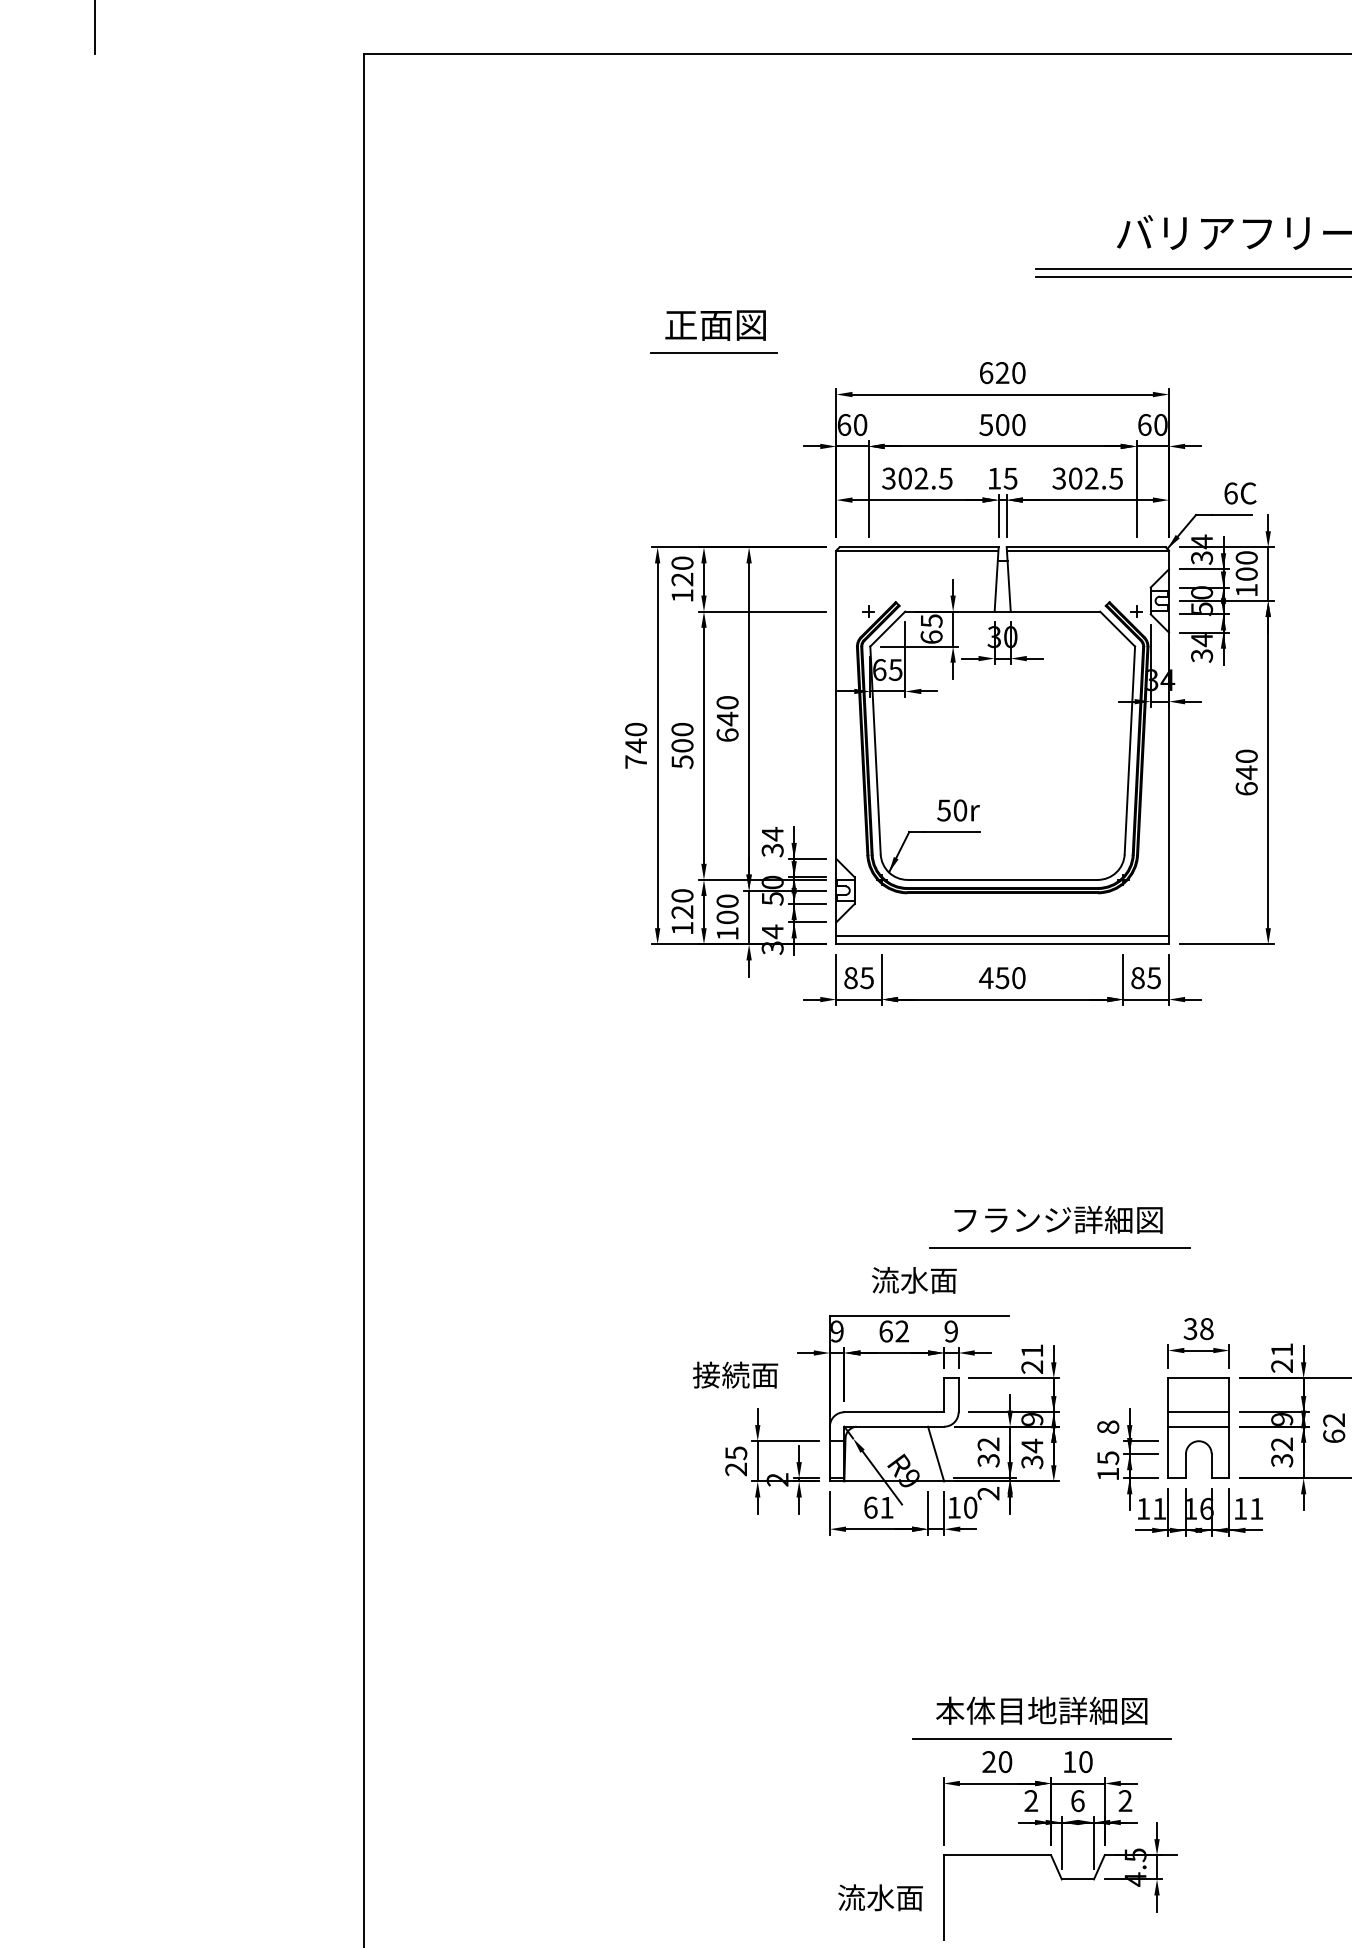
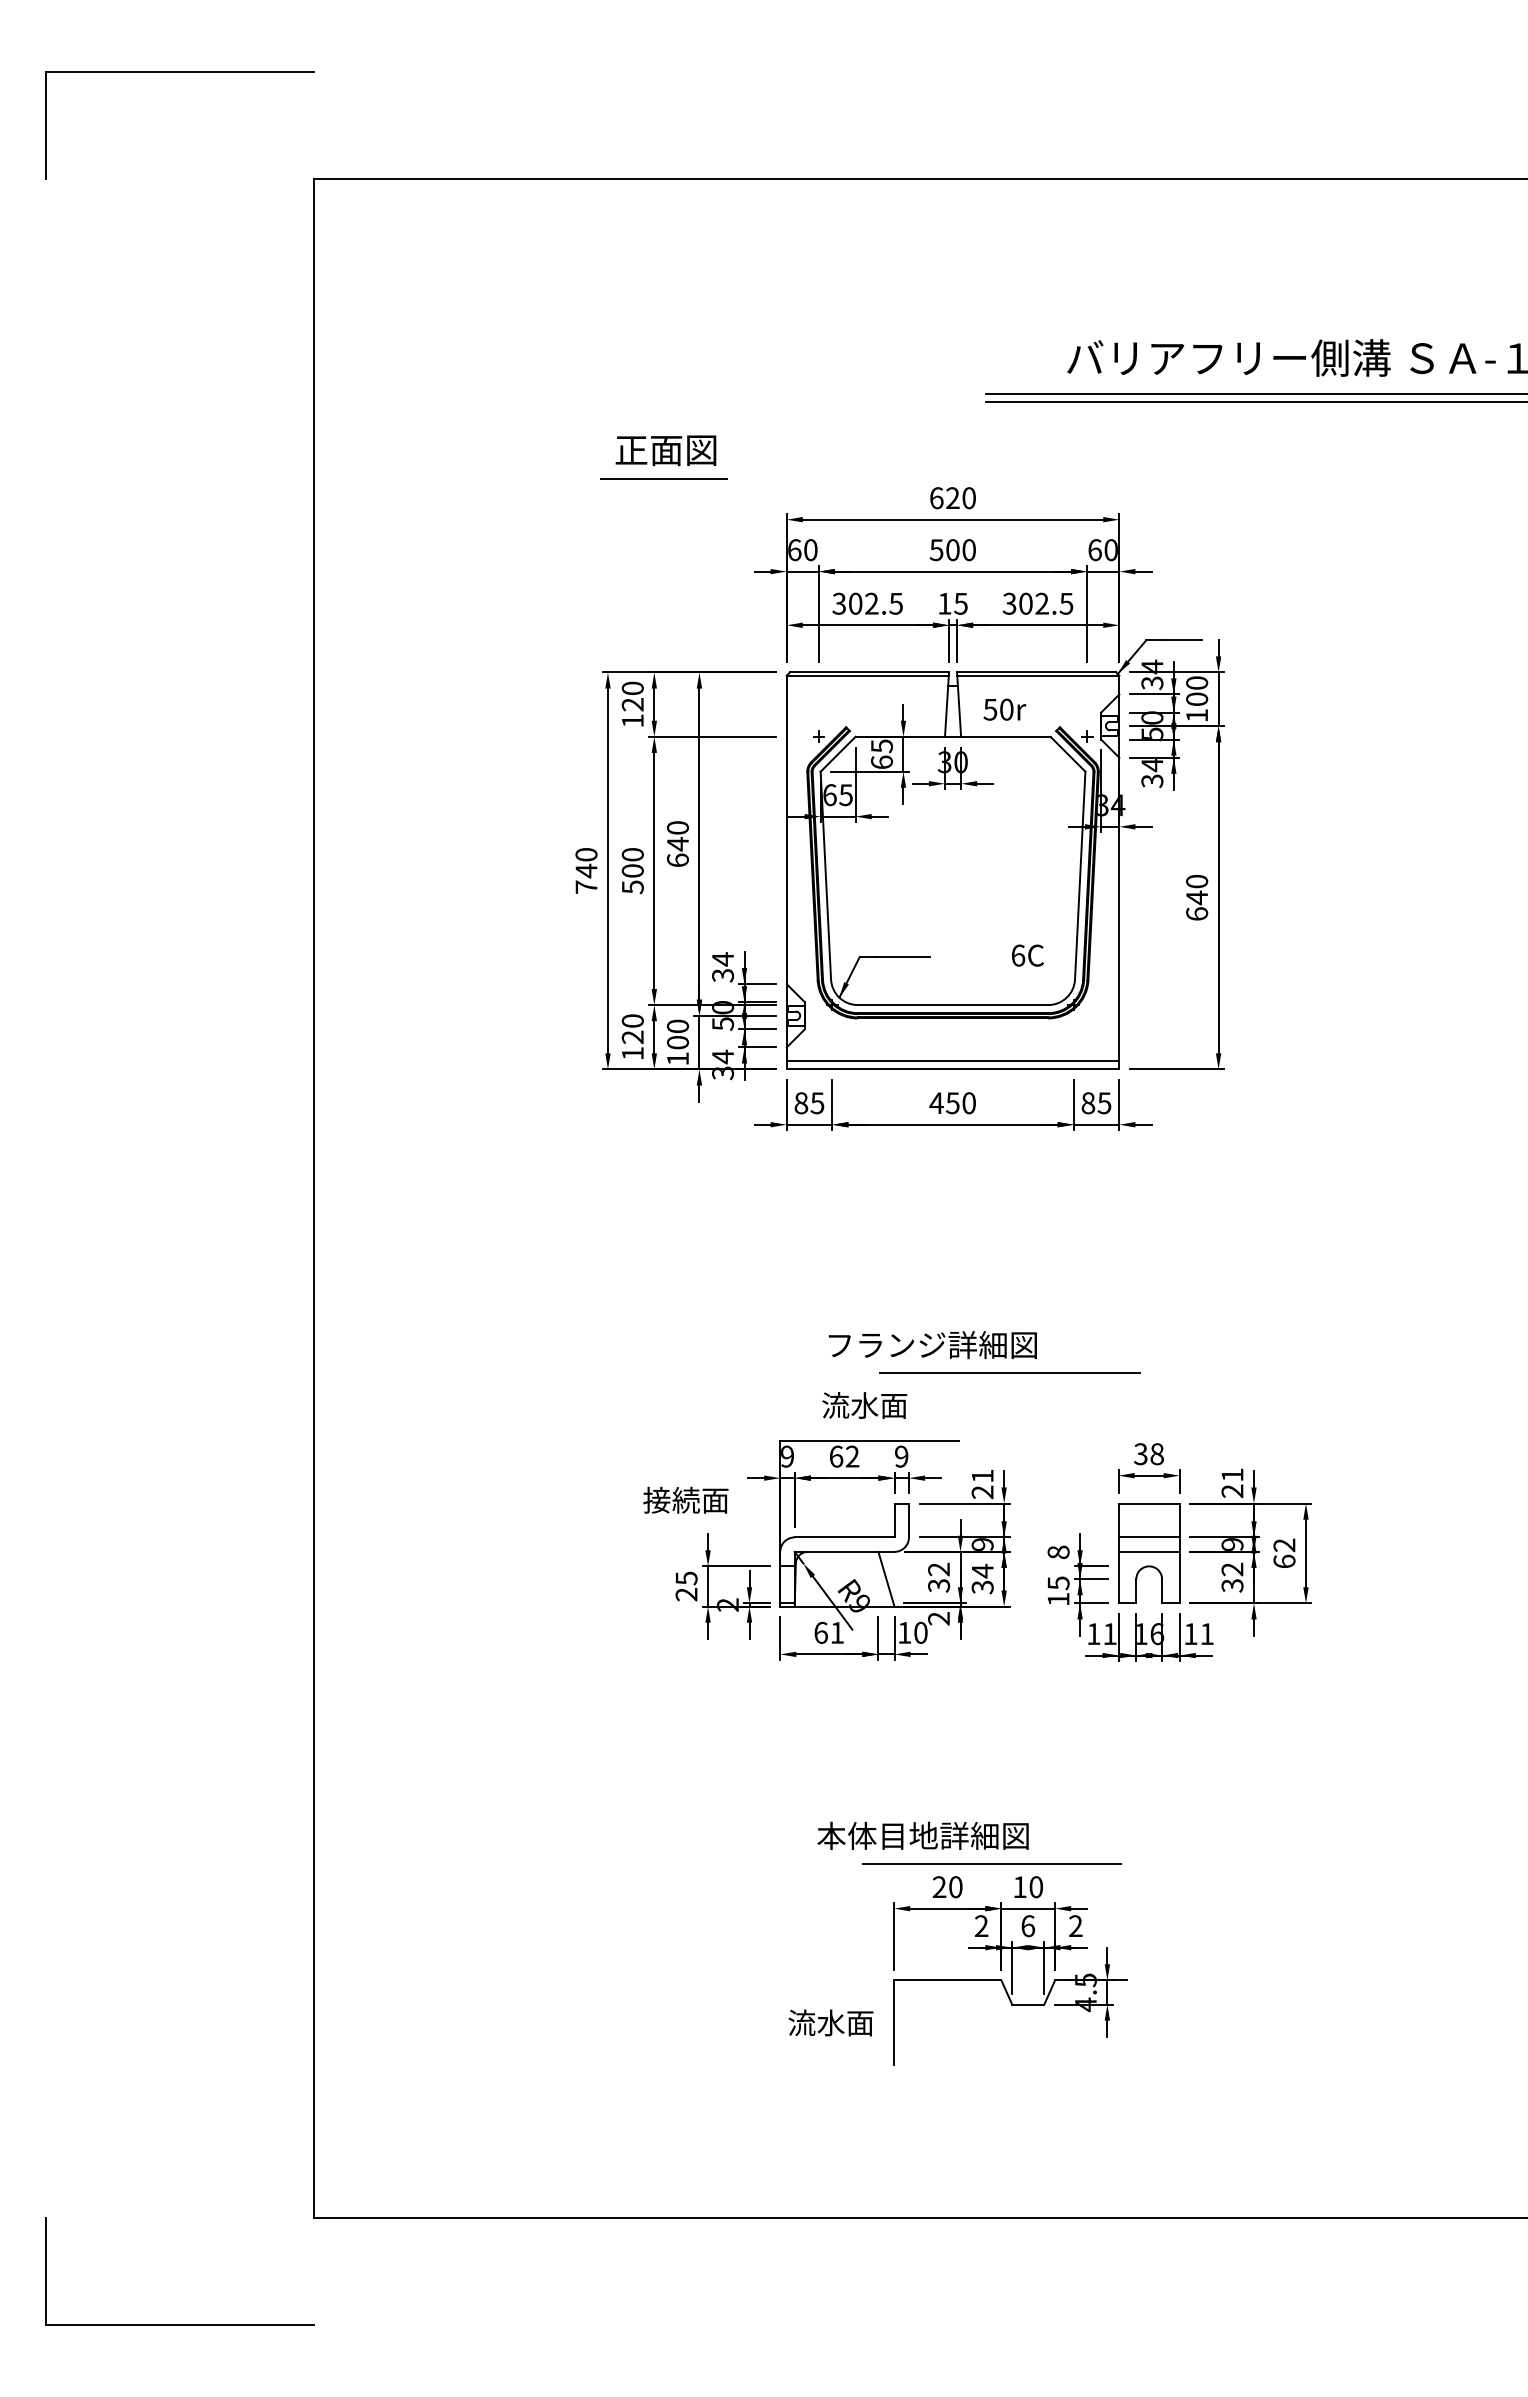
text: (1240, 493) -> (1027, 955), moved
text: (958, 810) -> (1004, 709), moved
text: (1058, 1220) -> (932, 1345), moved
text: (1041, 1710) -> (922, 1835), moved

